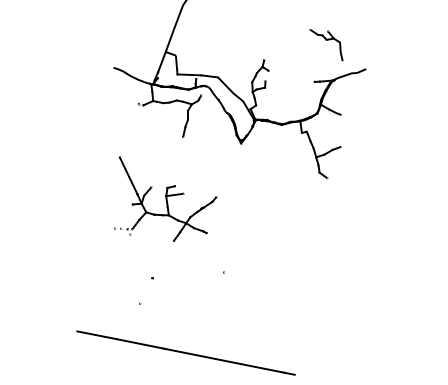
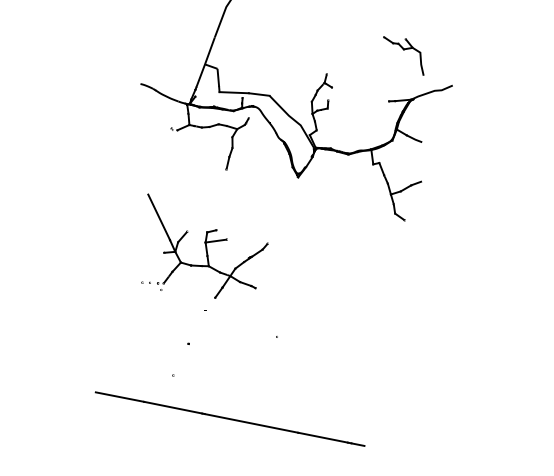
line: (185, 352) -> (229, 418), moved

